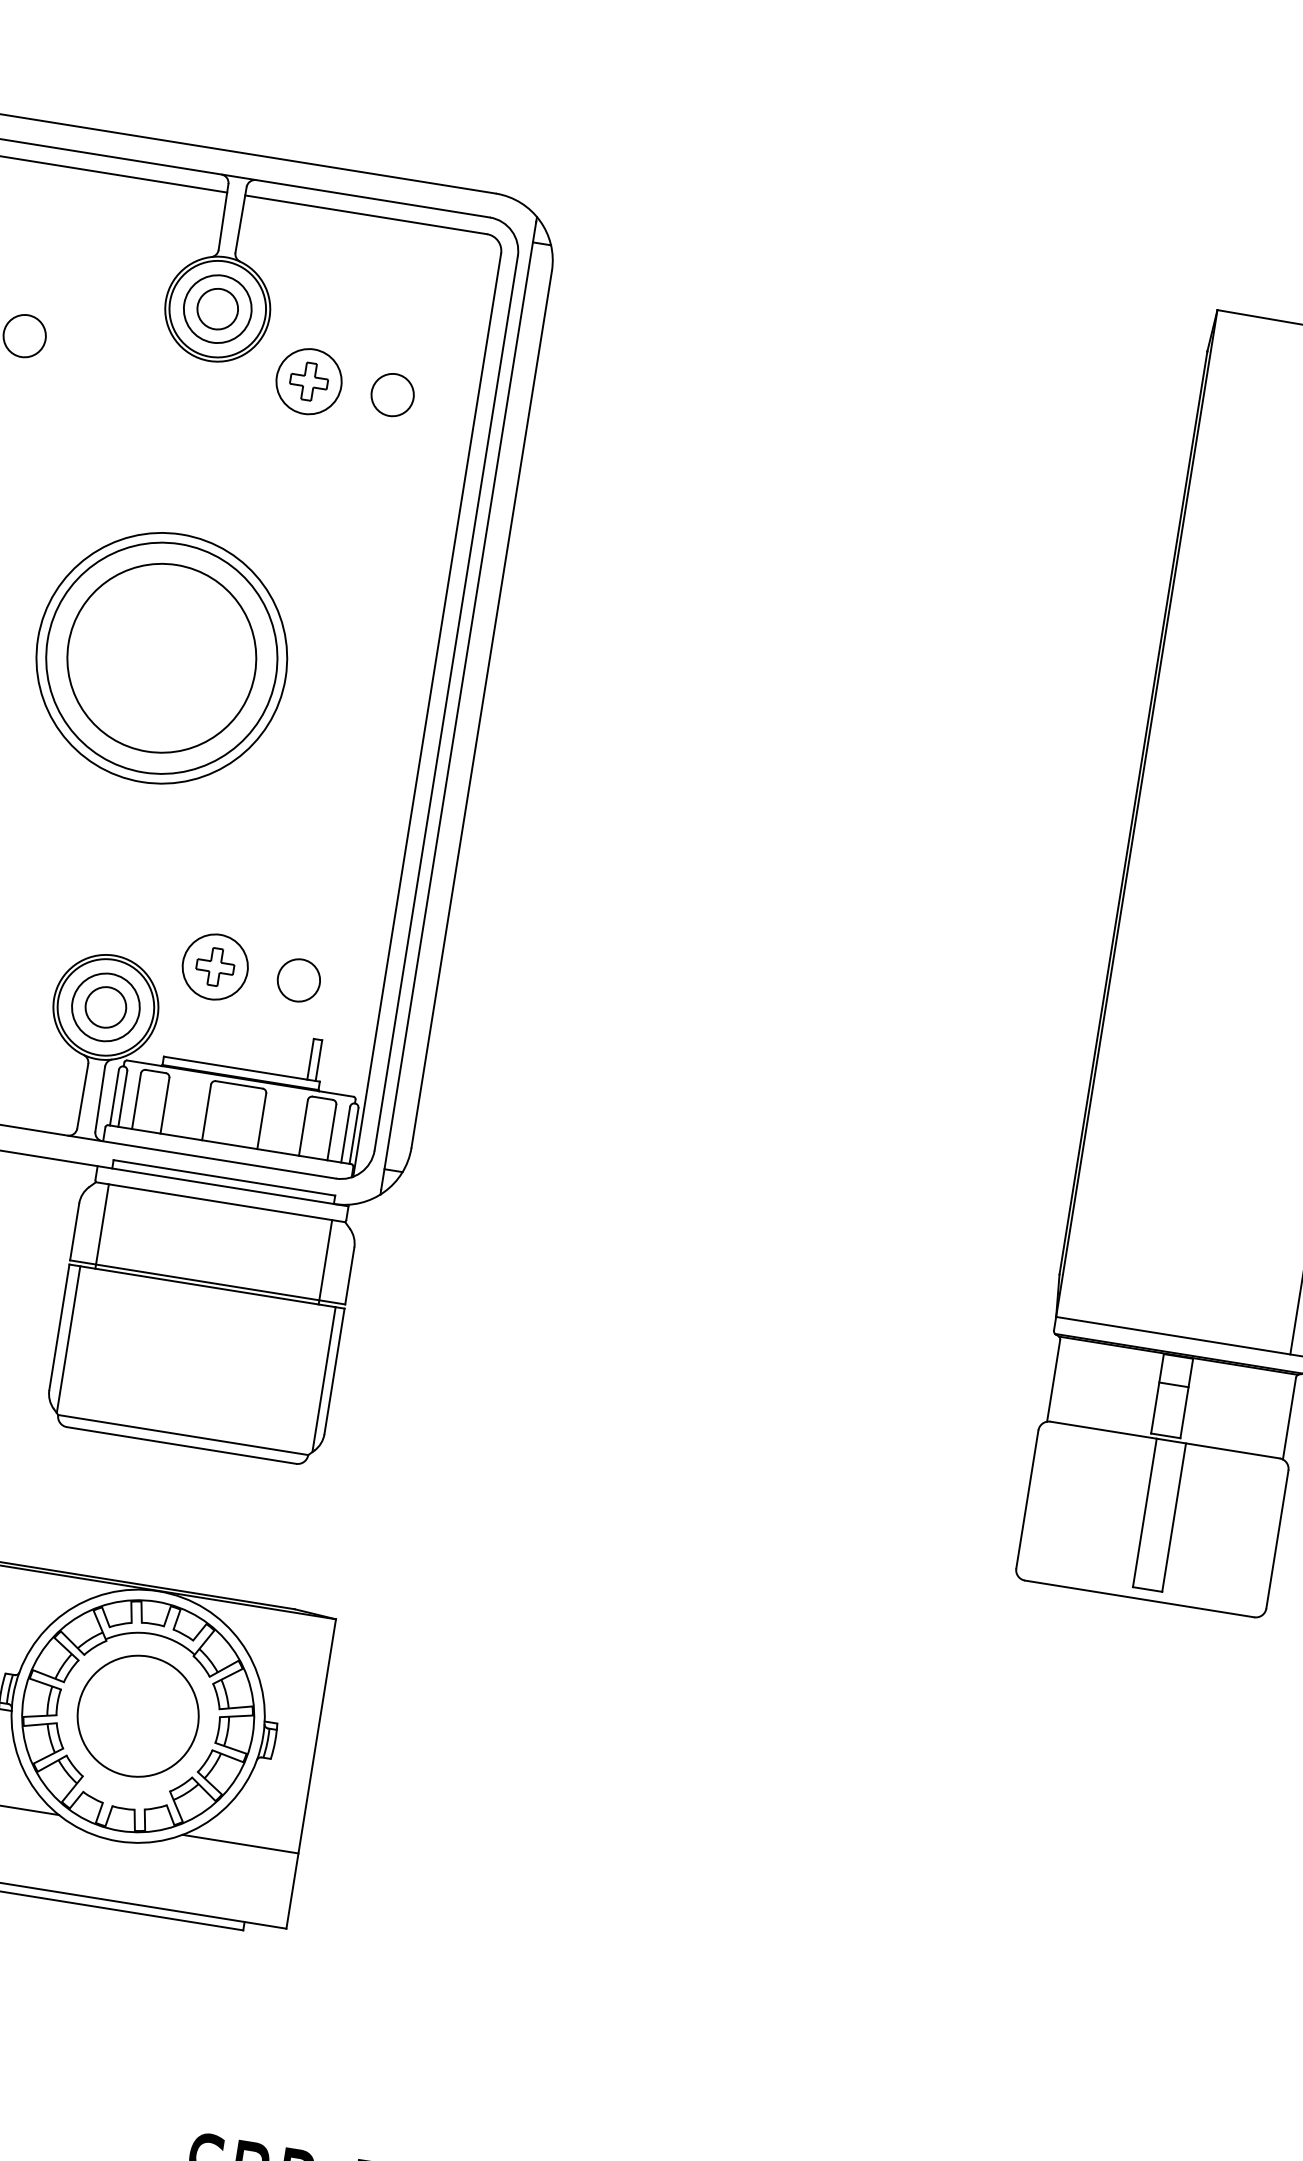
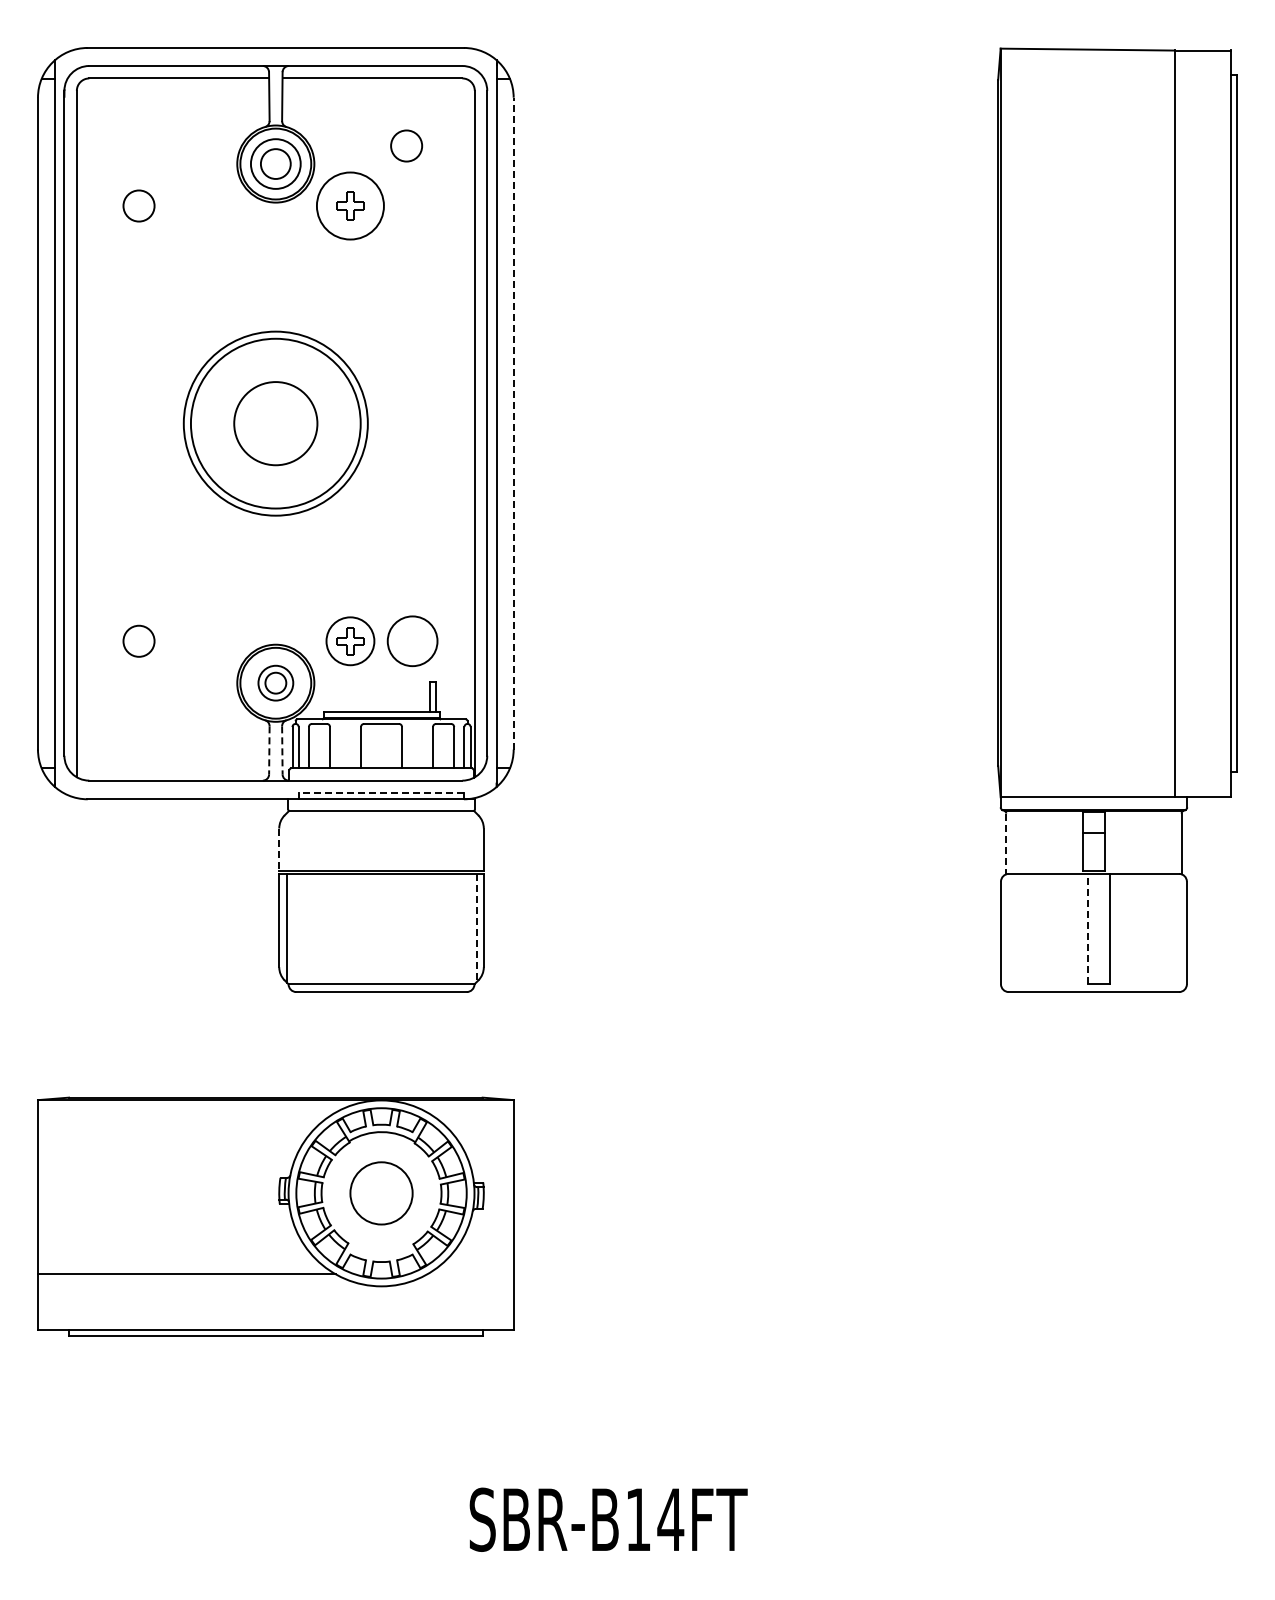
circle: (309, 380) -> (350, 205), size x1.4
circle: (392, 394) -> (406, 145), moved
circle: (161, 658) -> (275, 423), size x0.6
line: (481, 709) -> (513, 423), solid -> dashed
circle: (298, 979) -> (412, 640), size x1.6
part: (105, 1006) -> (275, 682), size x0.7
line: (82, 1096) -> (269, 750), solid -> dashed
line: (100, 1099) -> (282, 750), solid -> dashed
line: (224, 1178) -> (381, 793), solid -> dashed
line: (102, 1226) -> (298, 842), removed
line: (74, 1233) -> (279, 850), solid -> dashed
line: (325, 1262) -> (464, 842), removed
line: (324, 1379) -> (477, 927), solid -> dashed
line: (1053, 1381) -> (1006, 844), solid -> dashed
line: (1144, 1512) -> (1087, 928), solid -> dashed
circle: (138, 1715) -> (381, 1192), size x0.7
line: (240, 1844) -> (470, 1274), removed

